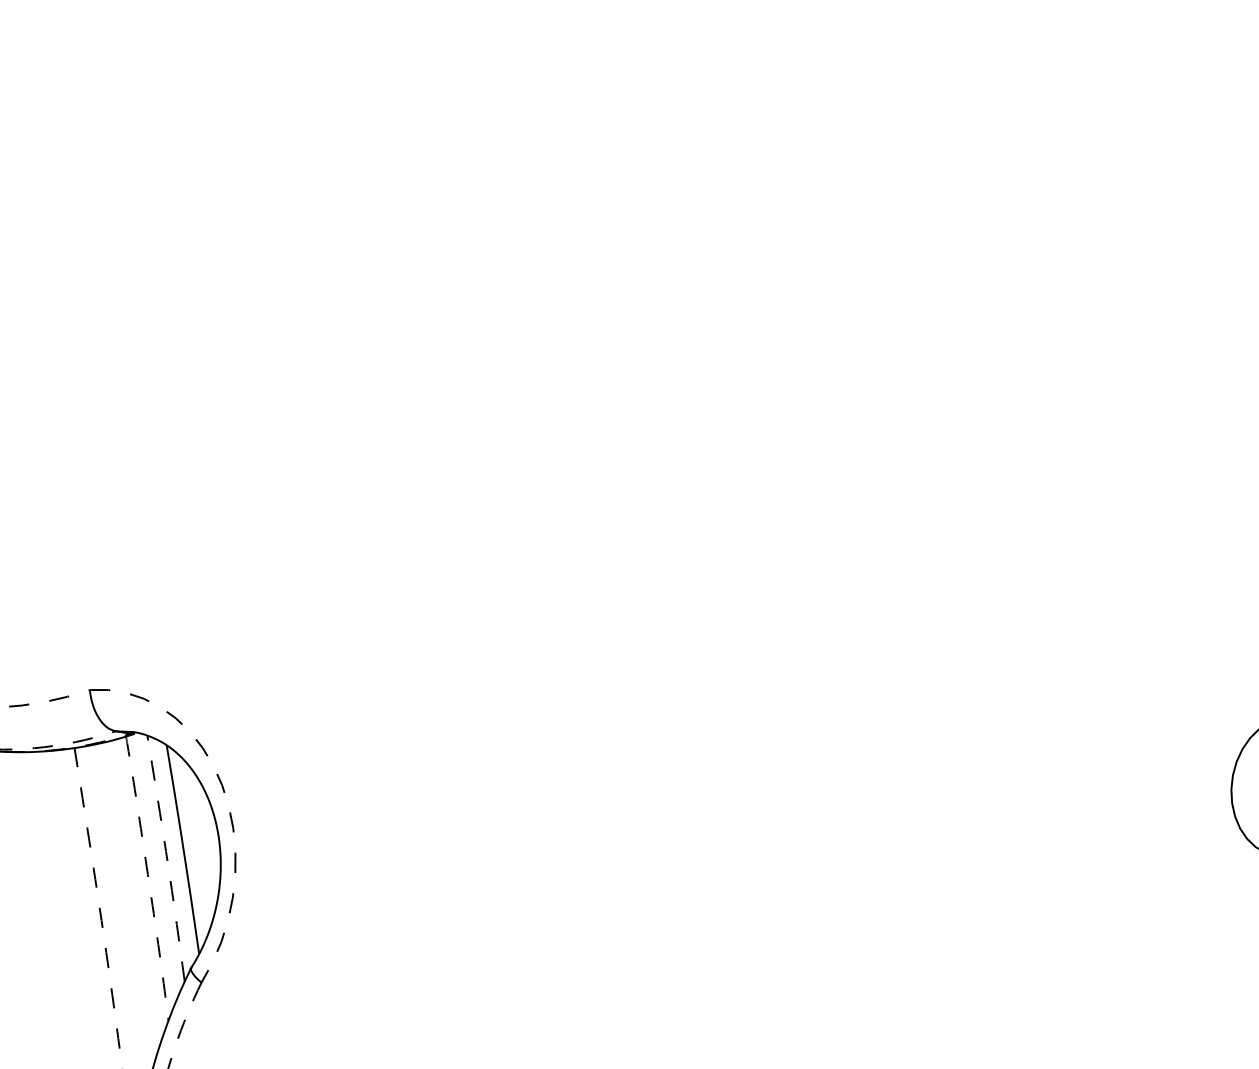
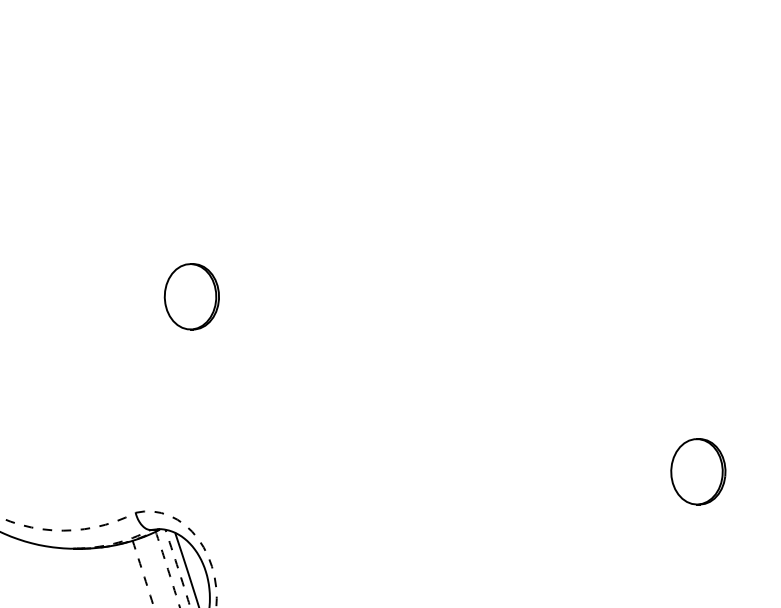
part: (278, 252) -> (191, 296), added

